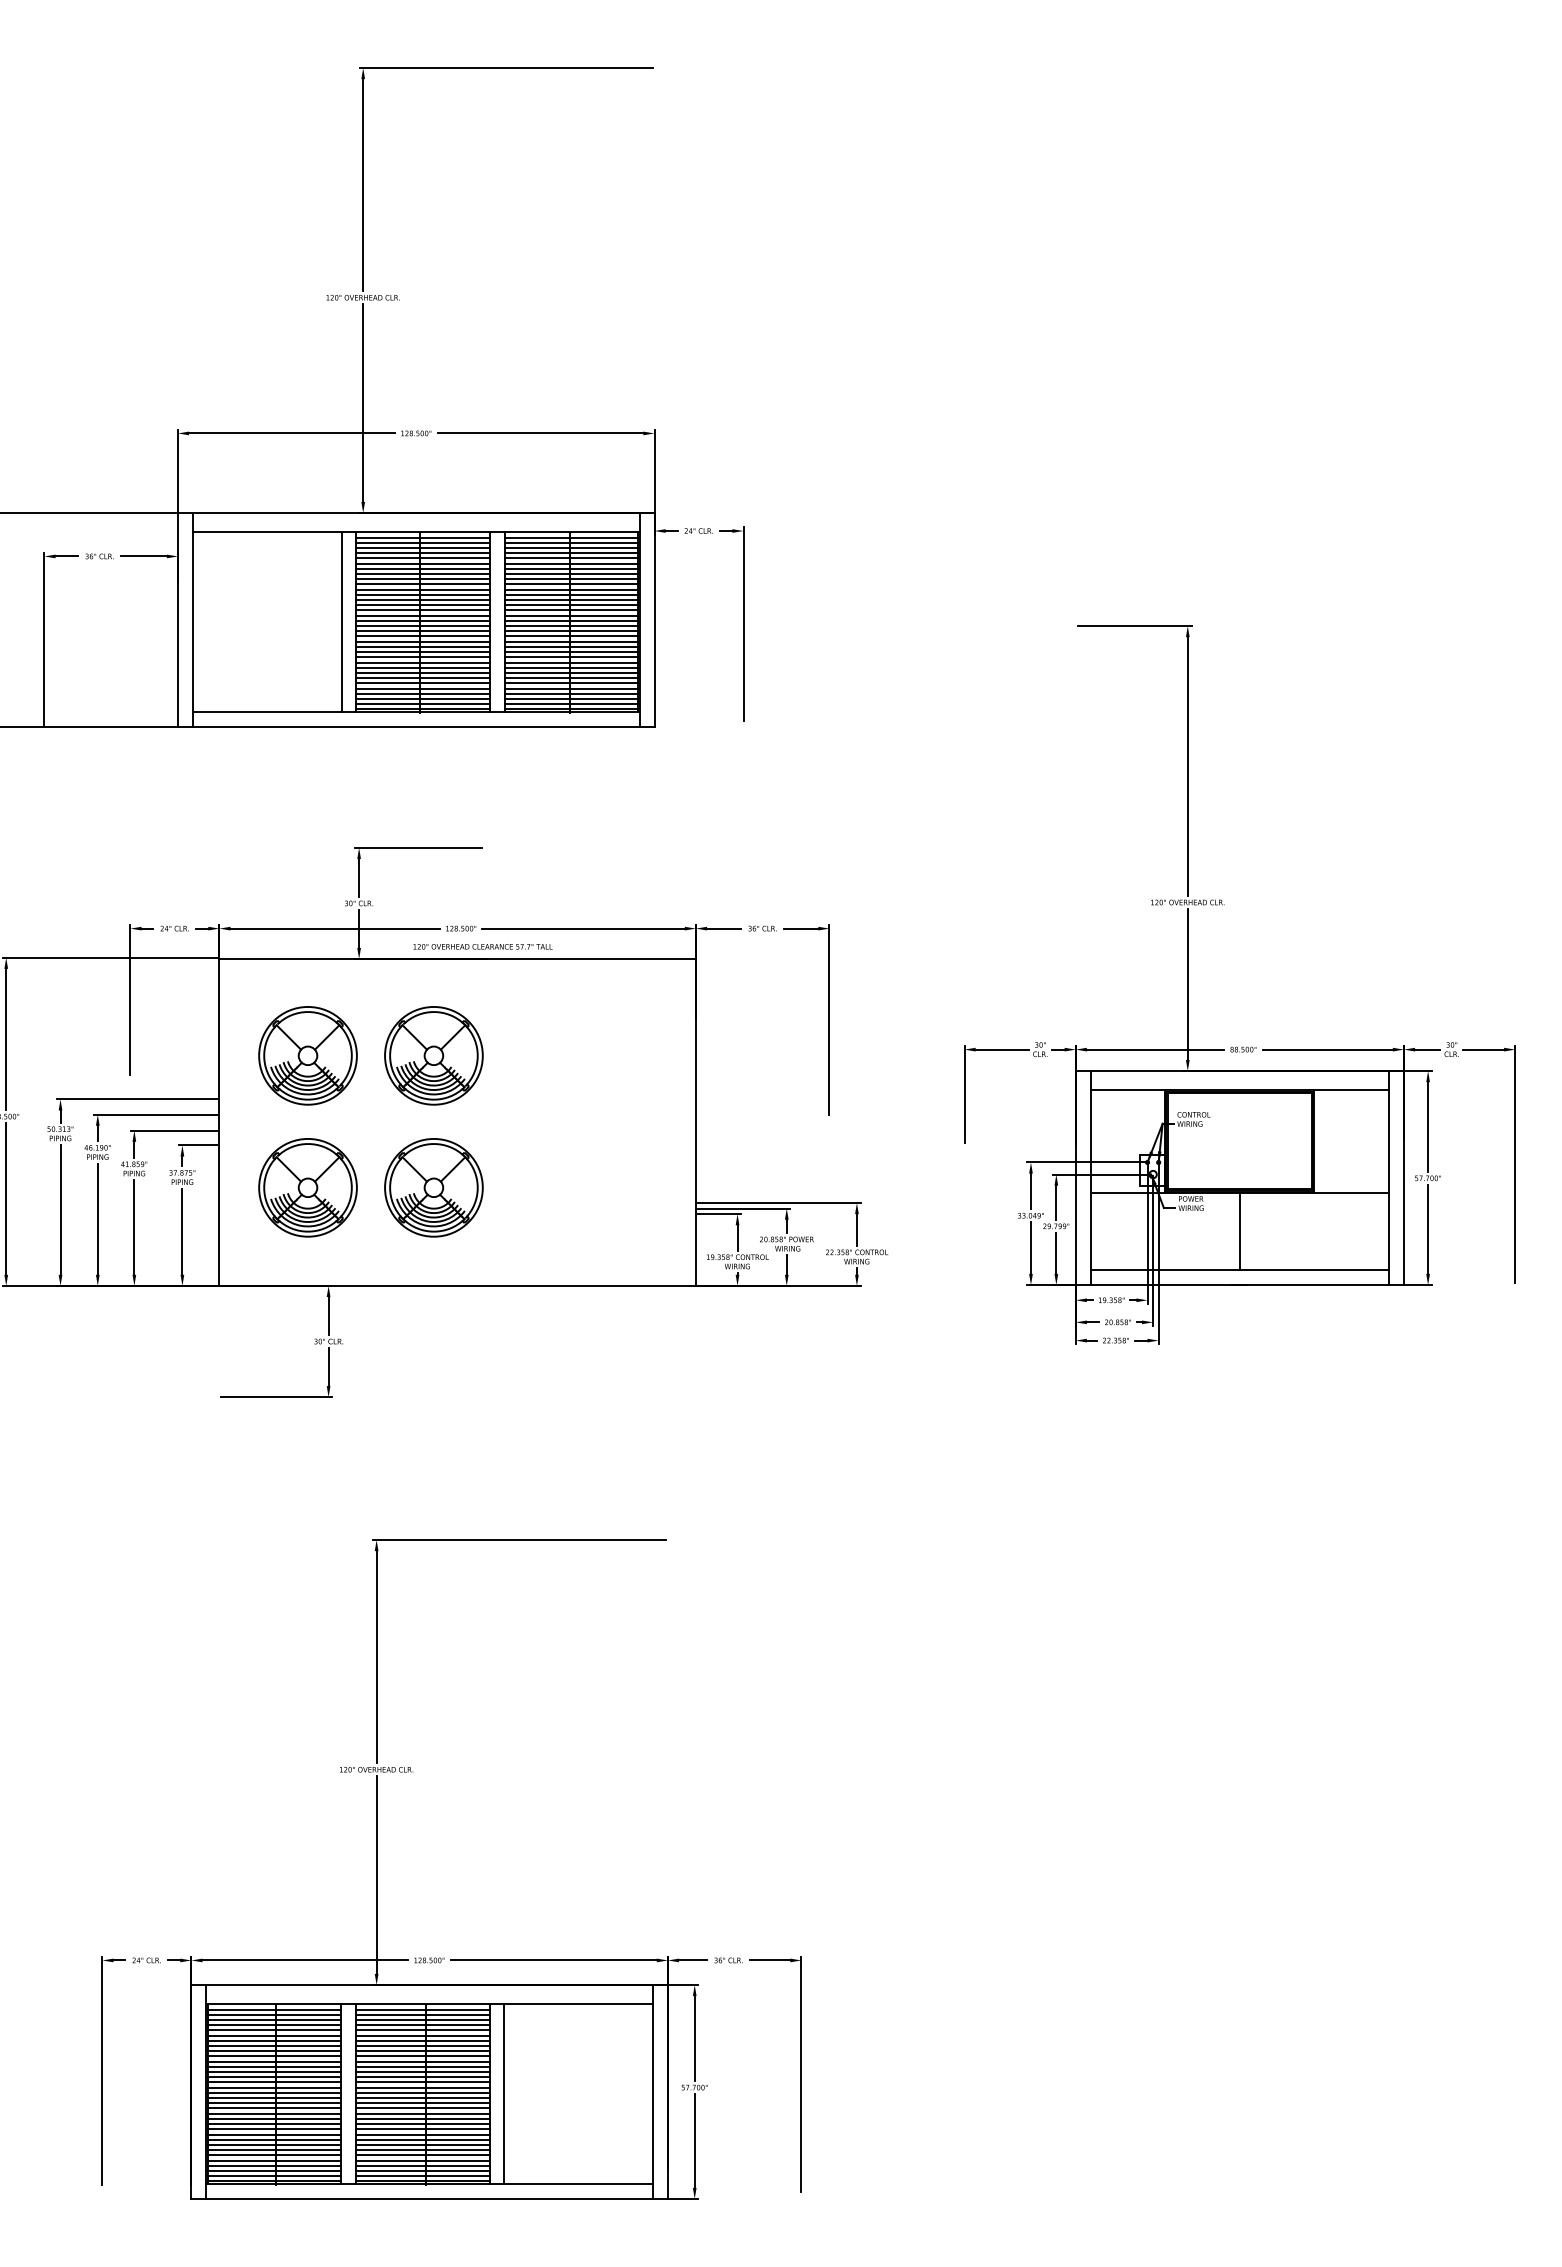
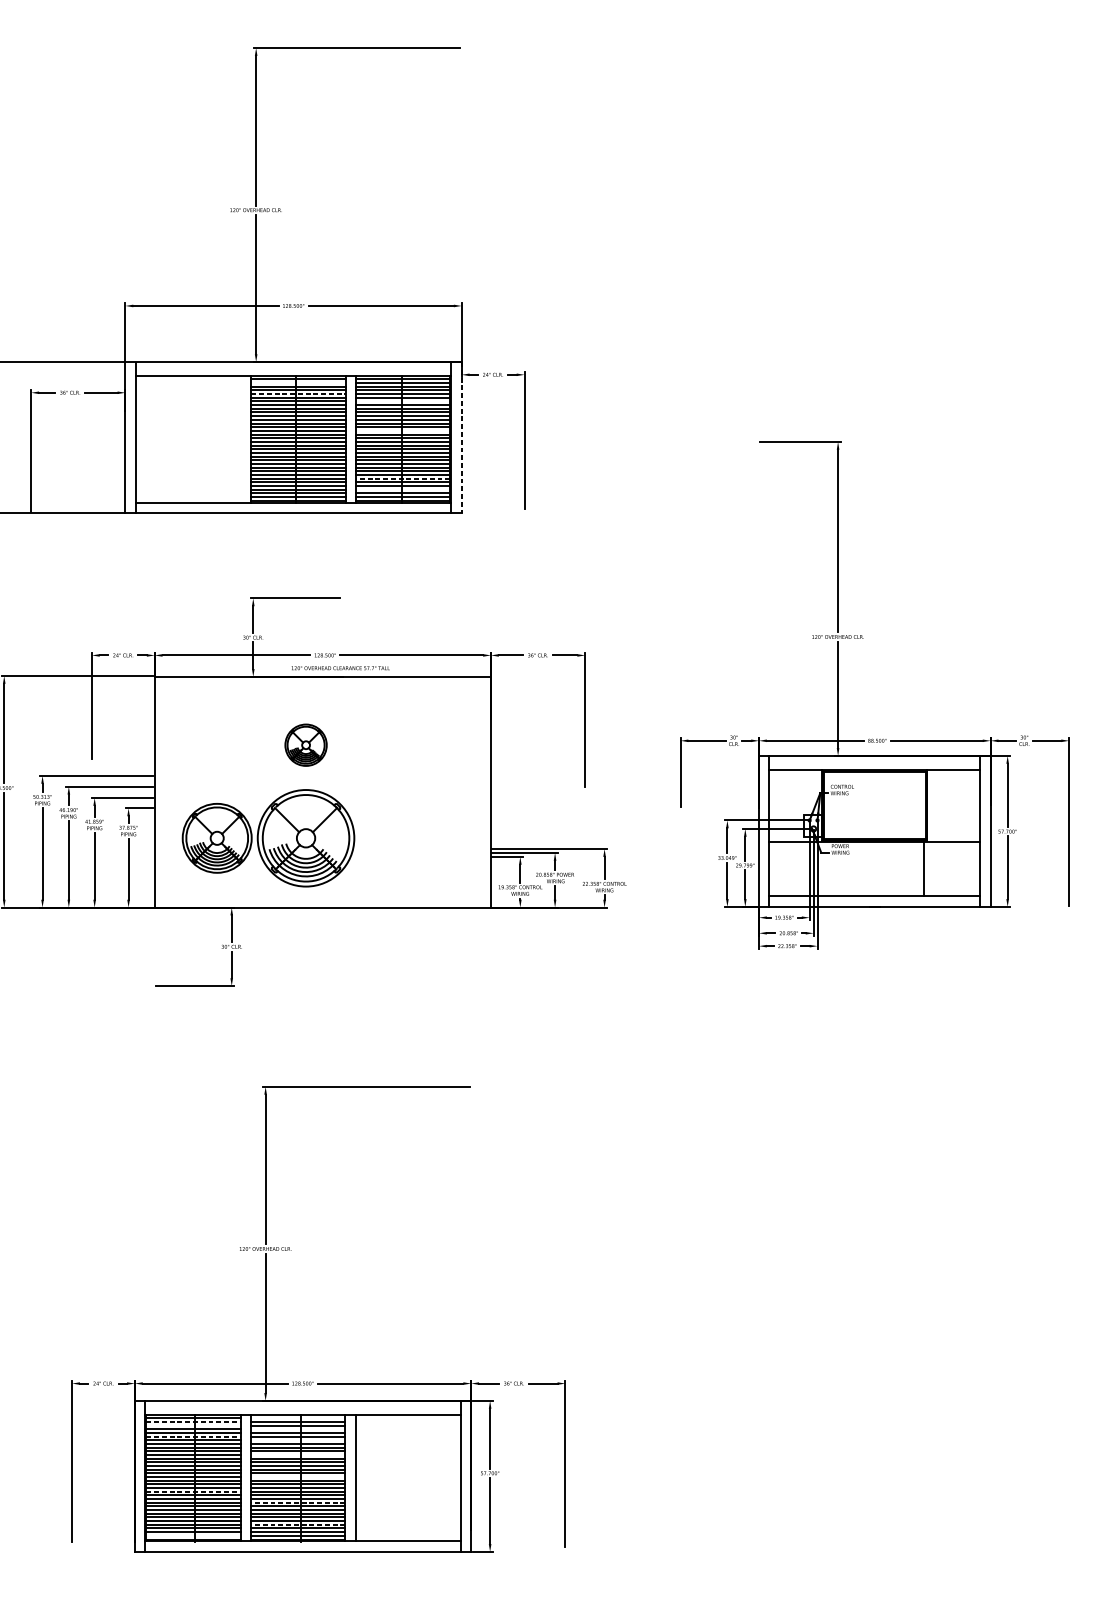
line: (422, 542) -> (298, 382), removed
line: (423, 558) -> (298, 394), solid -> dashed
line: (571, 568) -> (403, 401), removed
line: (571, 610) -> (403, 430), removed
line: (654, 620) -> (461, 437), solid -> dashed
line: (341, 622) -> (240, 439), removed
line: (571, 678) -> (403, 478), solid -> dashed
line: (571, 693) -> (403, 489), removed
part: (307, 1055) -> (216, 744), removed
part: (433, 1055) -> (305, 744), size x0.6
part: (433, 1187) -> (305, 838), size x1.4
line: (1239, 1231) -> (923, 869), moved
line: (422, 2009) -> (298, 1418), removed
line: (274, 2014) -> (193, 1421), solid -> dashed
line: (274, 2019) -> (193, 1425), removed
line: (422, 2025) -> (298, 1429), removed
line: (274, 2035) -> (193, 1436), solid -> dashed
line: (422, 2040) -> (298, 1440), removed
line: (422, 2061) -> (298, 1454), removed
line: (422, 2092) -> (298, 1476), removed
line: (274, 2113) -> (193, 1491), solid -> dashed
line: (422, 2129) -> (298, 1502), solid -> dashed
line: (422, 2160) -> (298, 1524), solid -> dashed
line: (274, 2176) -> (193, 1536), removed

